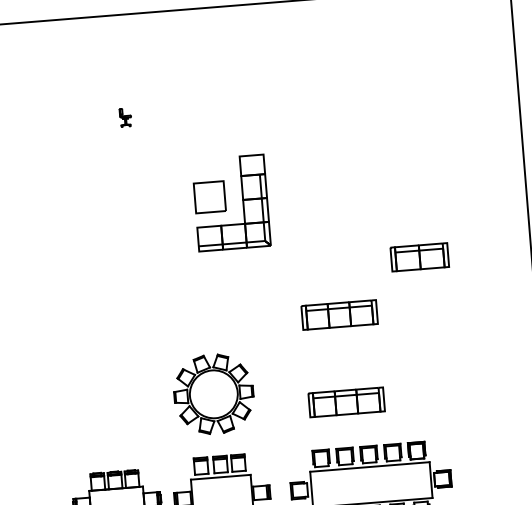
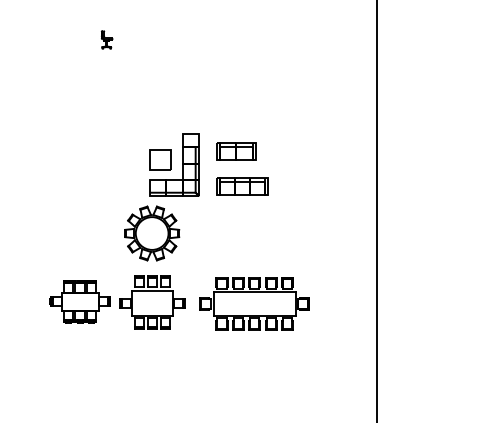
part: (126, 117) -> (107, 39), size x1.43
part: (231, 202) -> (174, 164), moved
part: (420, 257) -> (236, 151), moved
part: (346, 402) -> (242, 246), removed

